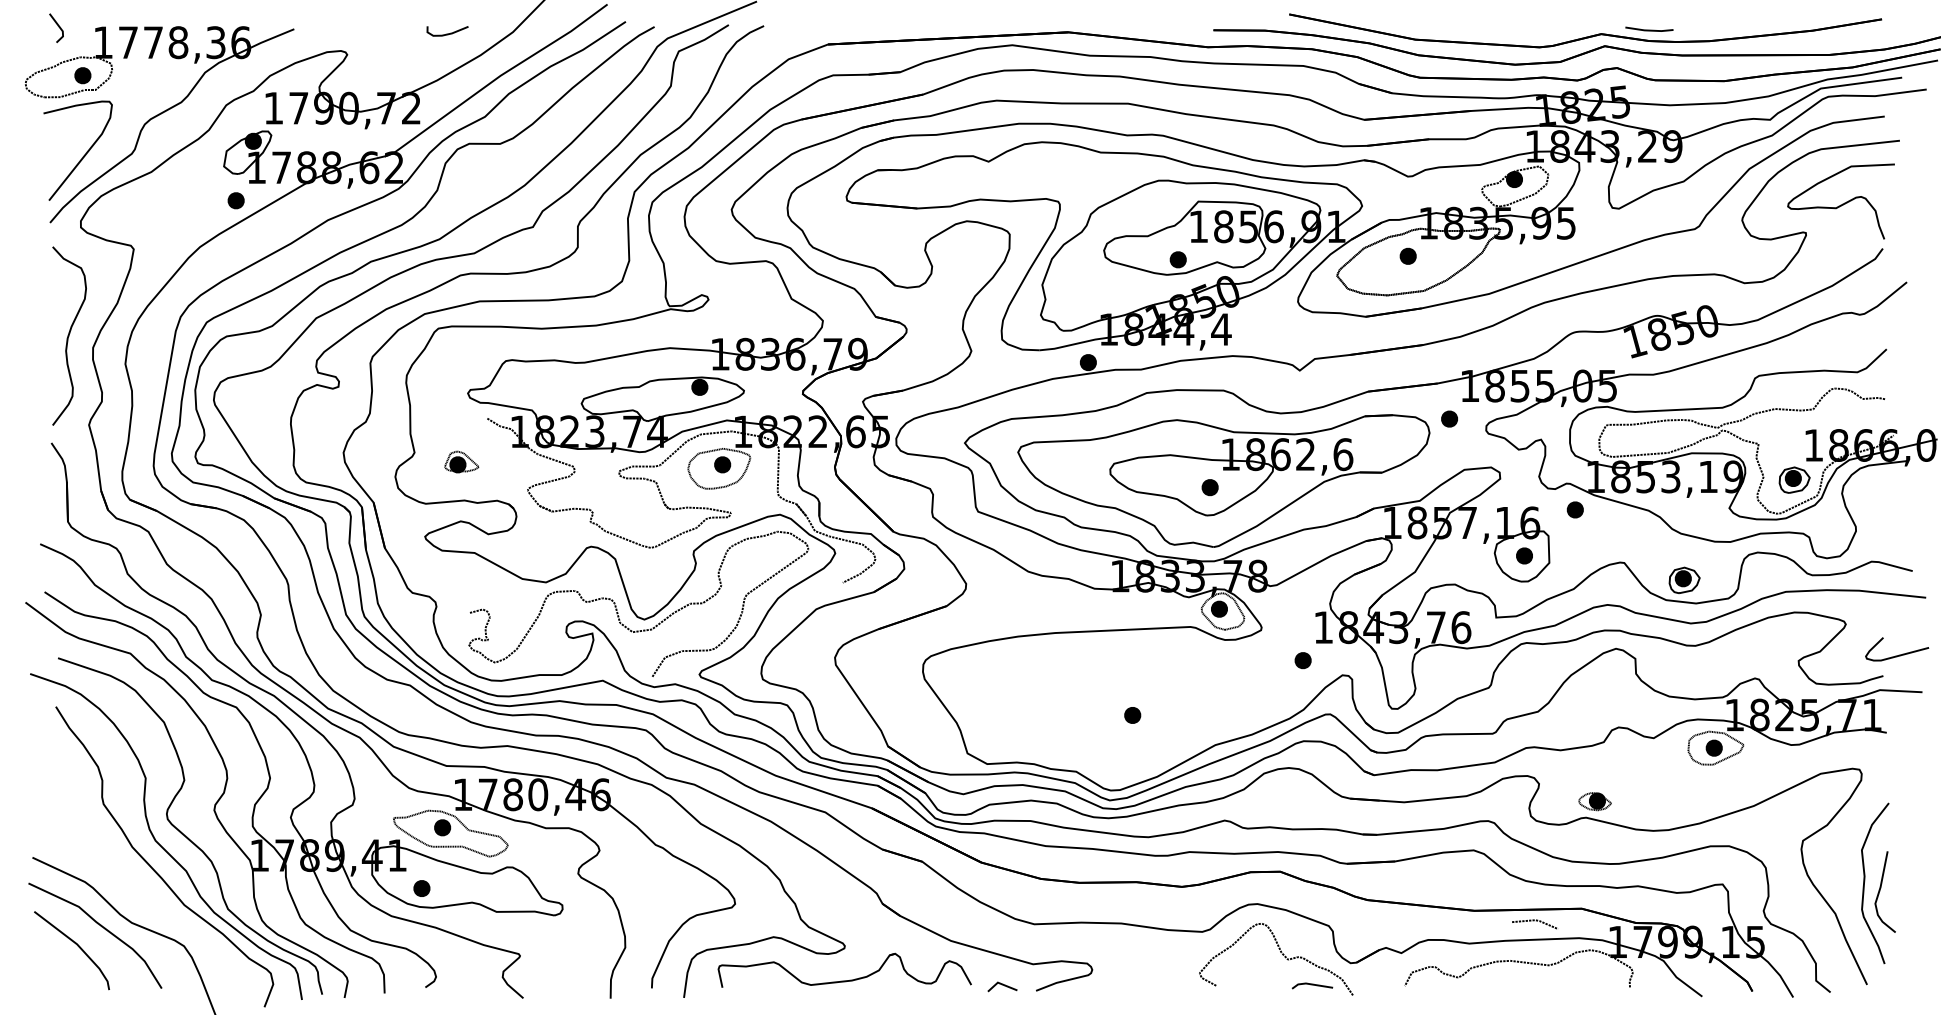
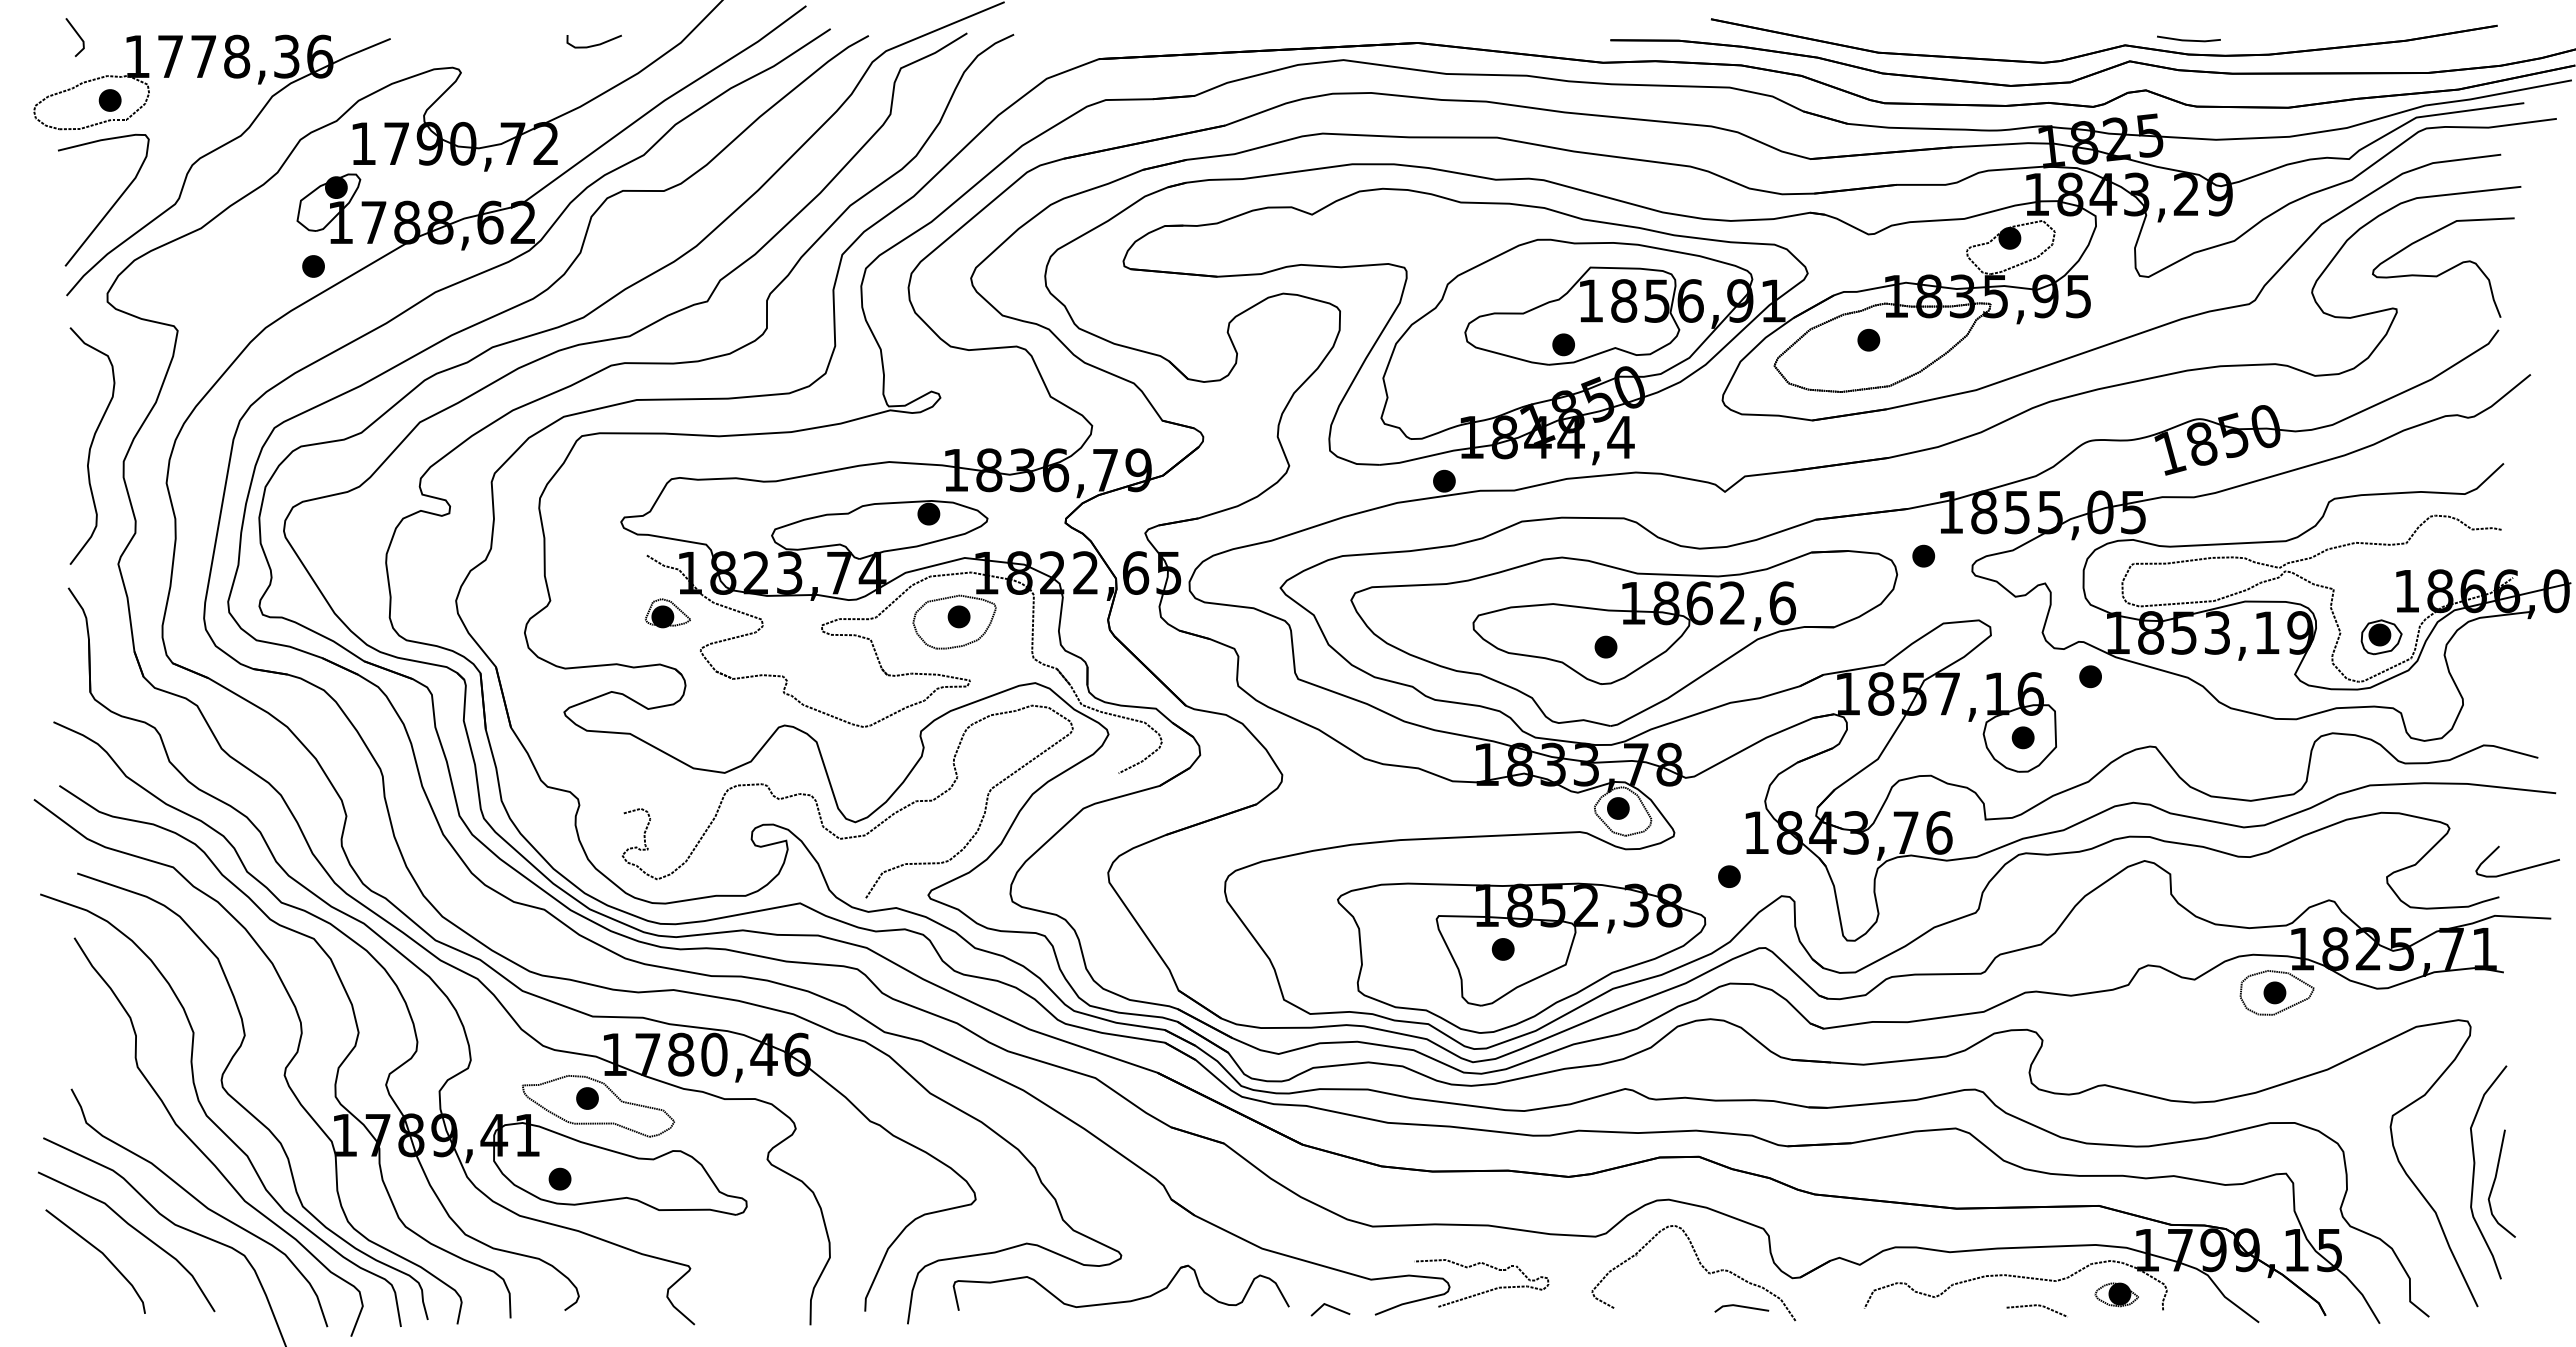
part: (461, 462) -> (667, 613), moved
part: (1684, 580) -> (2235, 770), removed
part: (1146, 721) -> (1521, 957), added
part: (1594, 801) -> (2116, 1294), moved
part: (150, 909) -> (199, 1207), added
line: (1534, 921) -> (2036, 1306), moved
curve: (1117, 973) -> (1483, 1291), added

